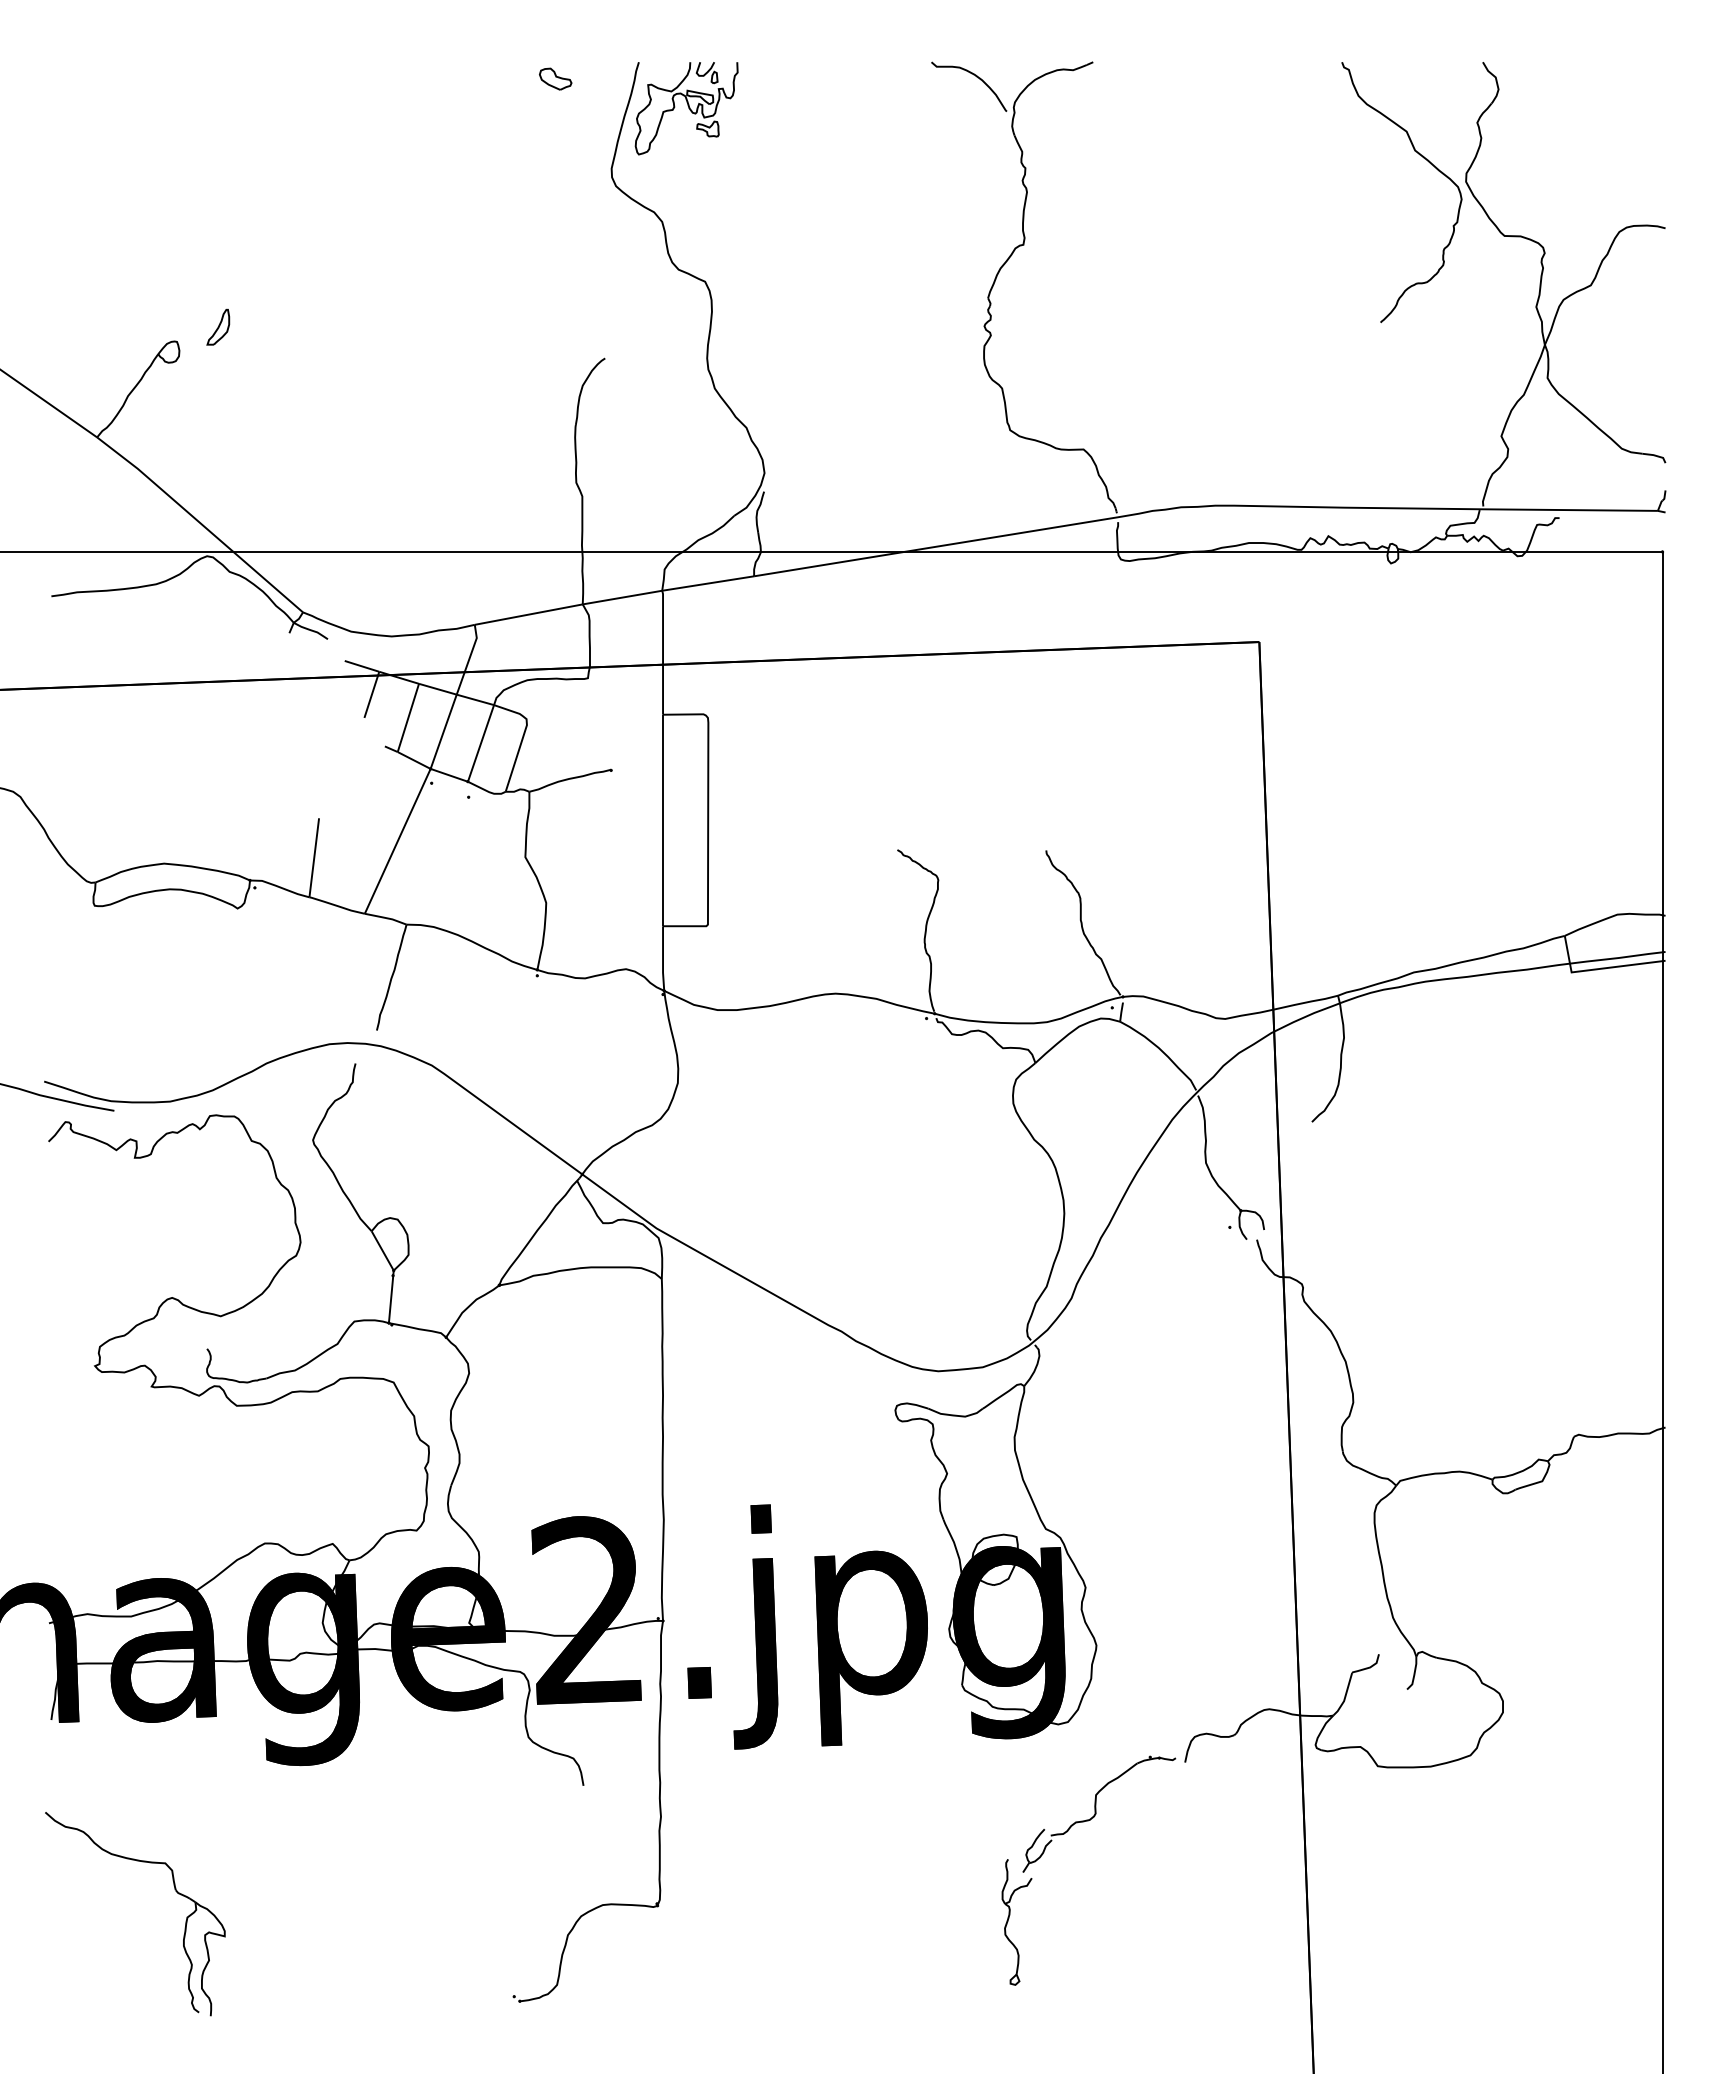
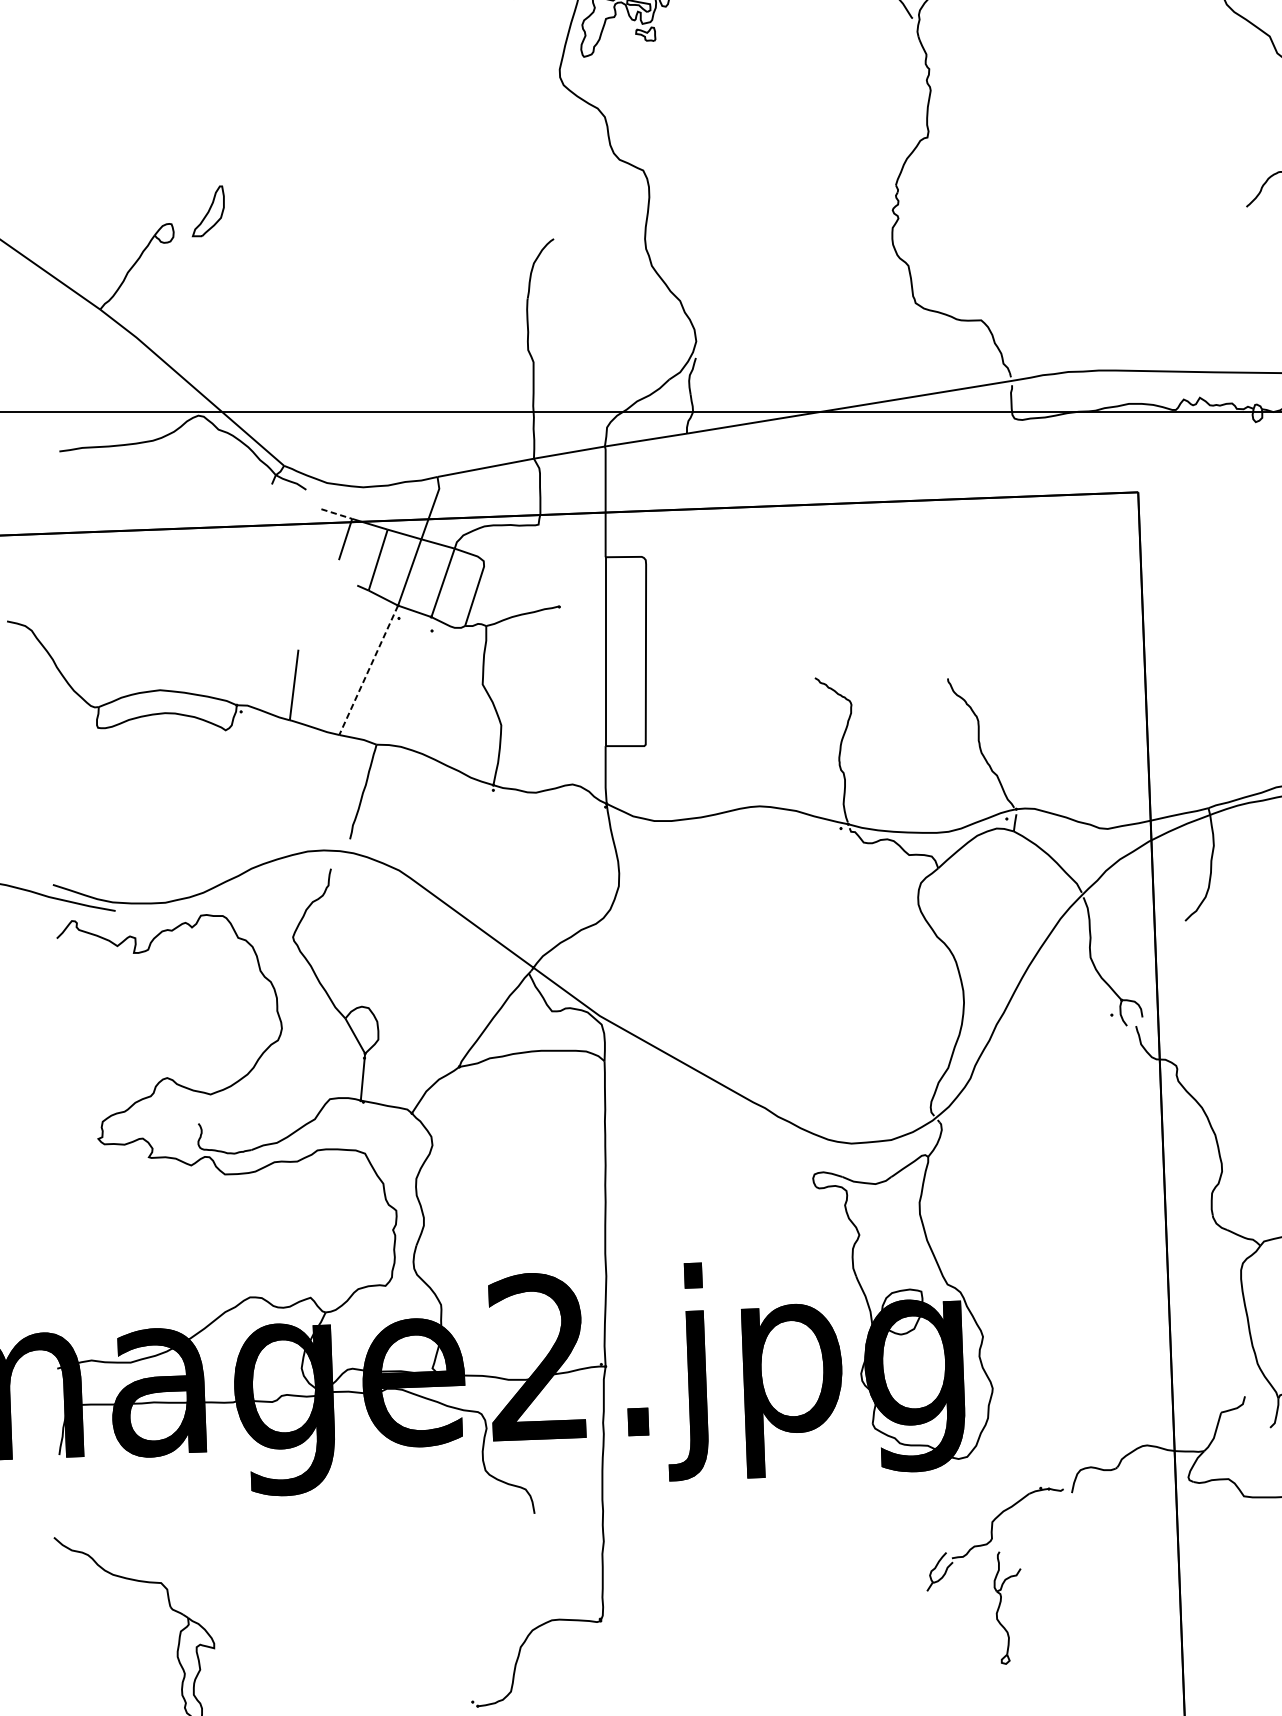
part: (218, 326) -> (208, 210), size x1.6
line: (362, 666) -> (337, 514), solid -> dashed
line: (397, 841) -> (368, 670), solid -> dashed
part: (1009, 1918) -> (1000, 1604), moved

